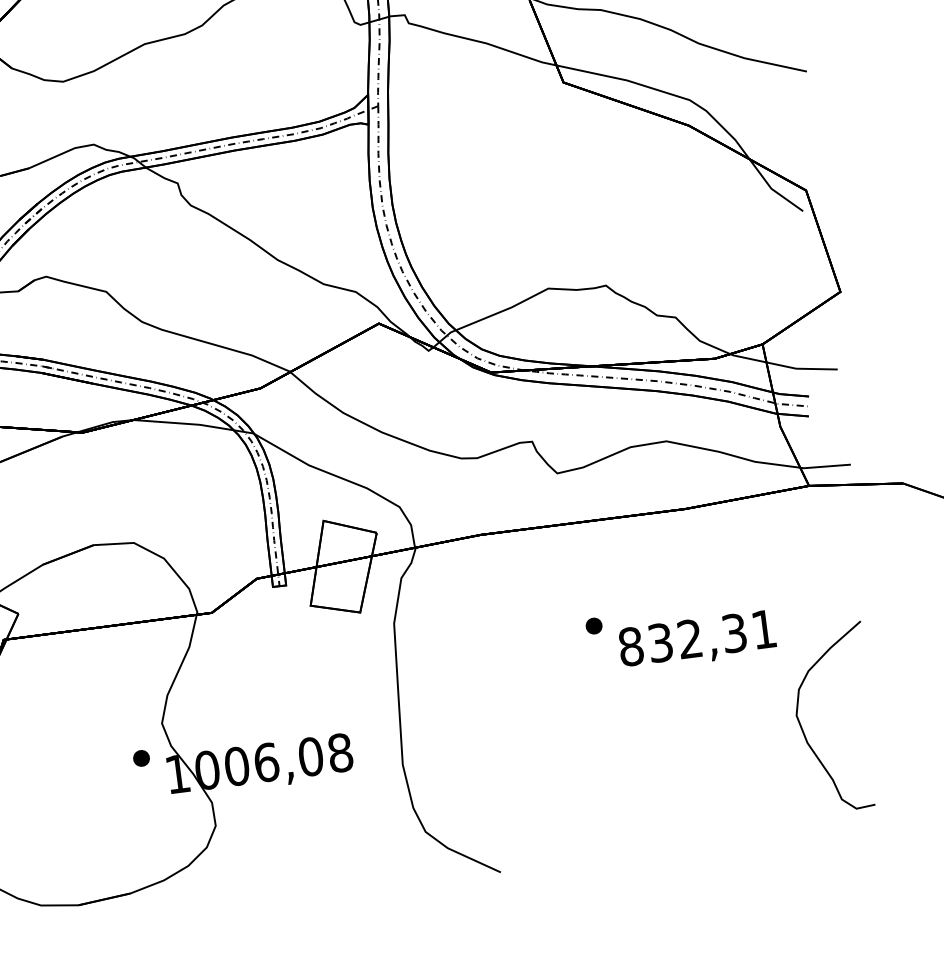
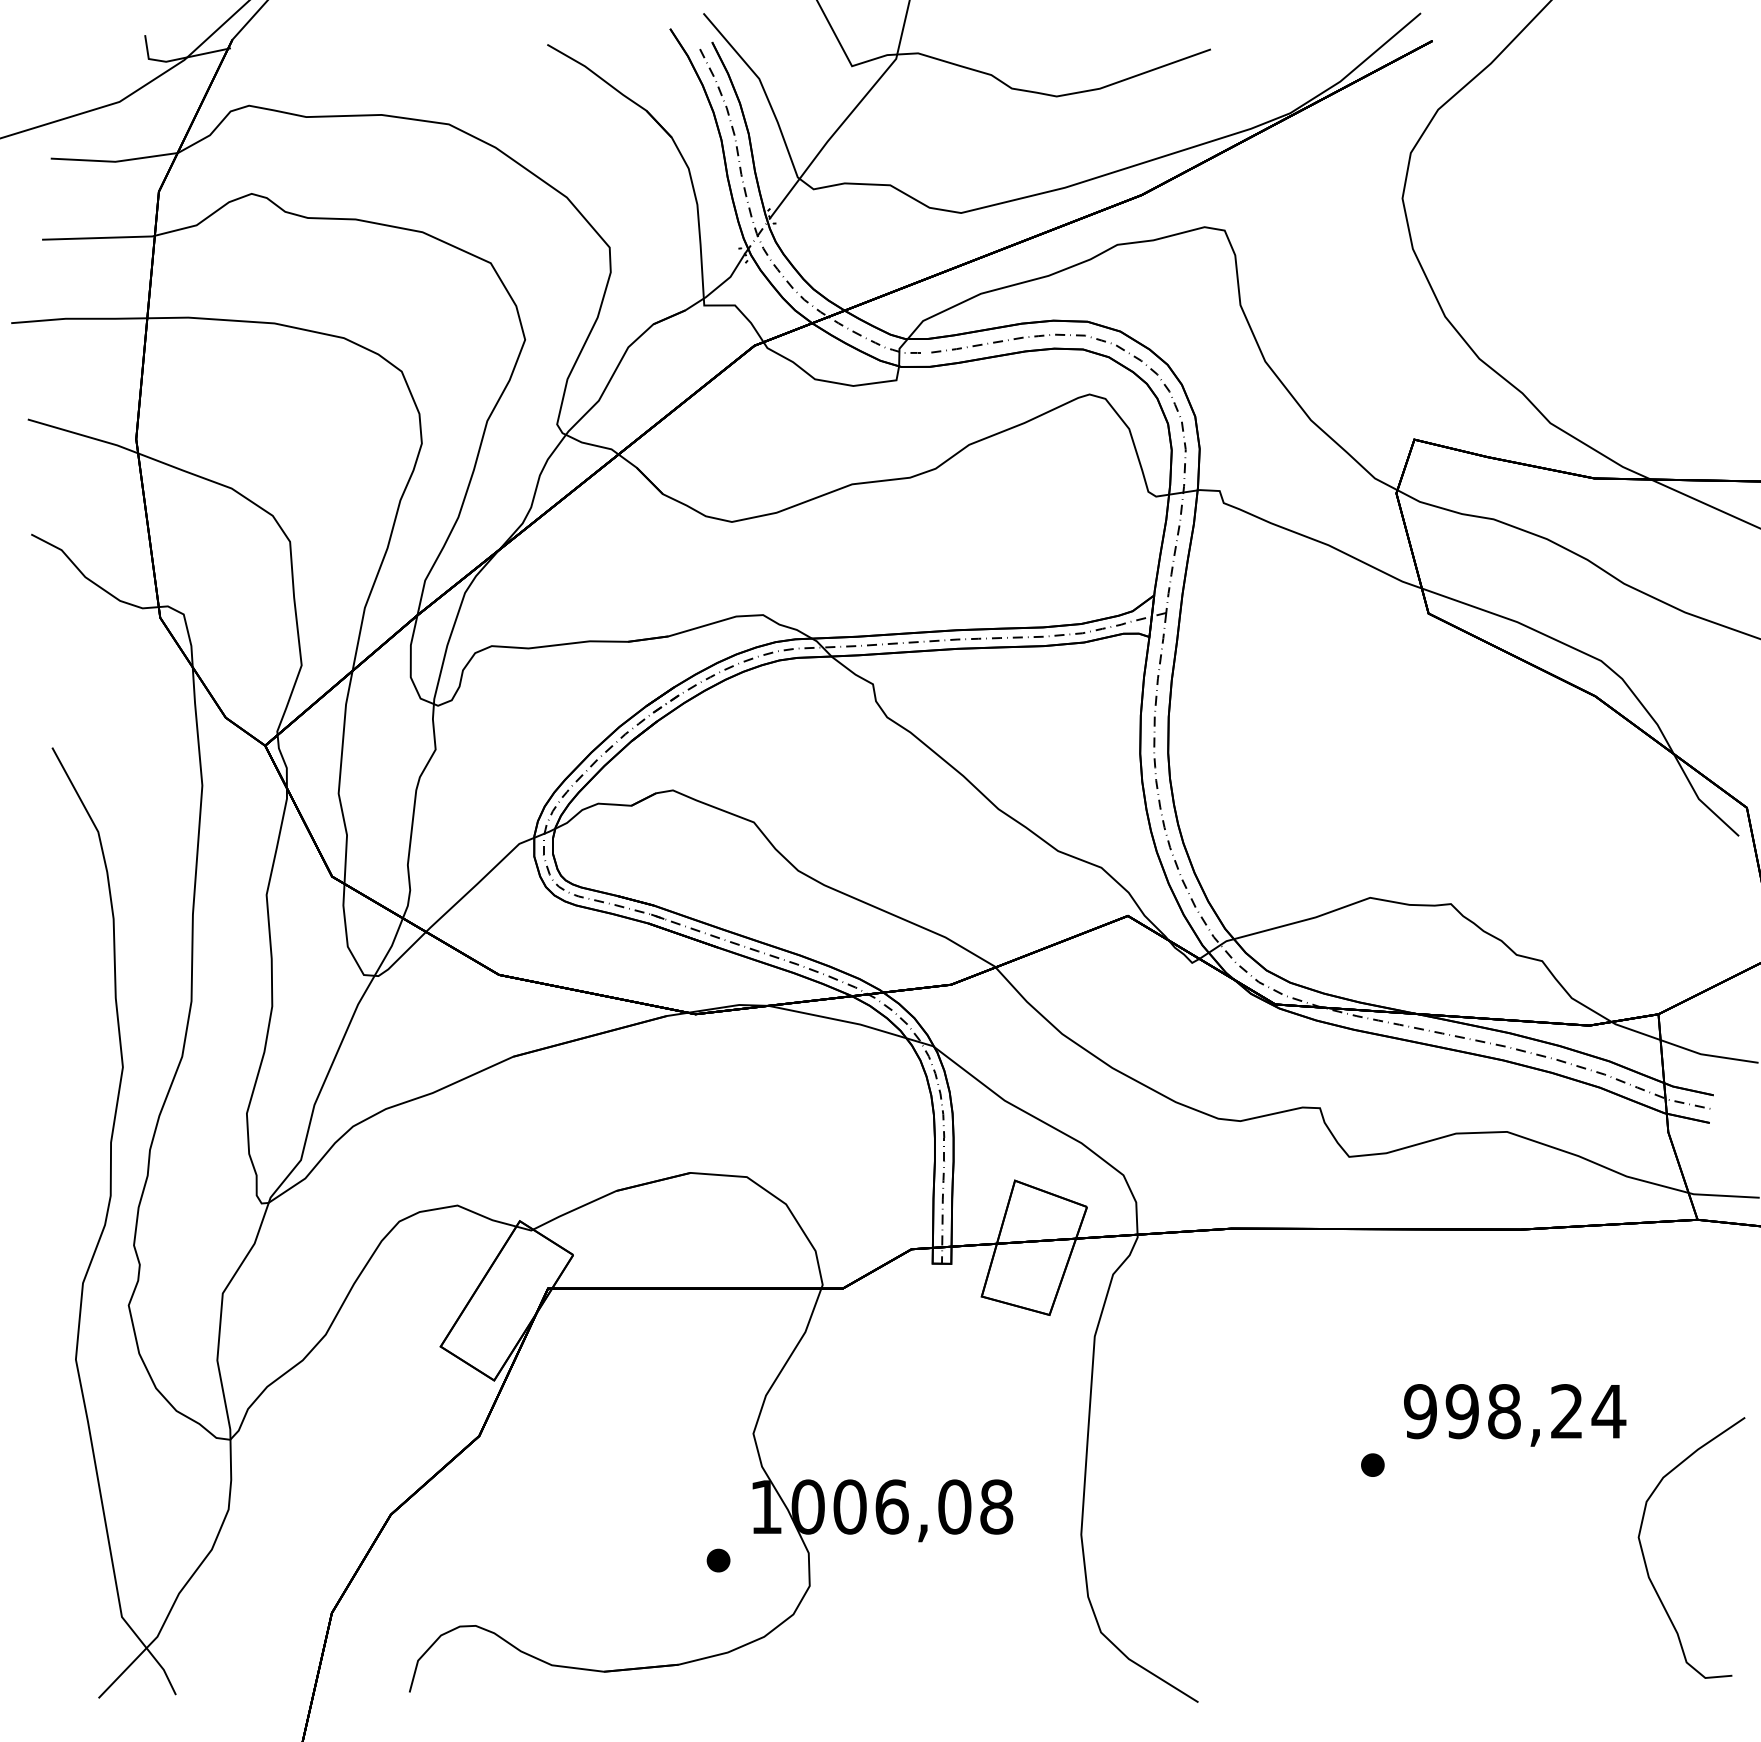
part: (593, 625) -> (1372, 1464), moved
text: (698, 637) -> (1515, 1411), 832,31 -> 998,24
part: (141, 758) -> (718, 1560), moved

